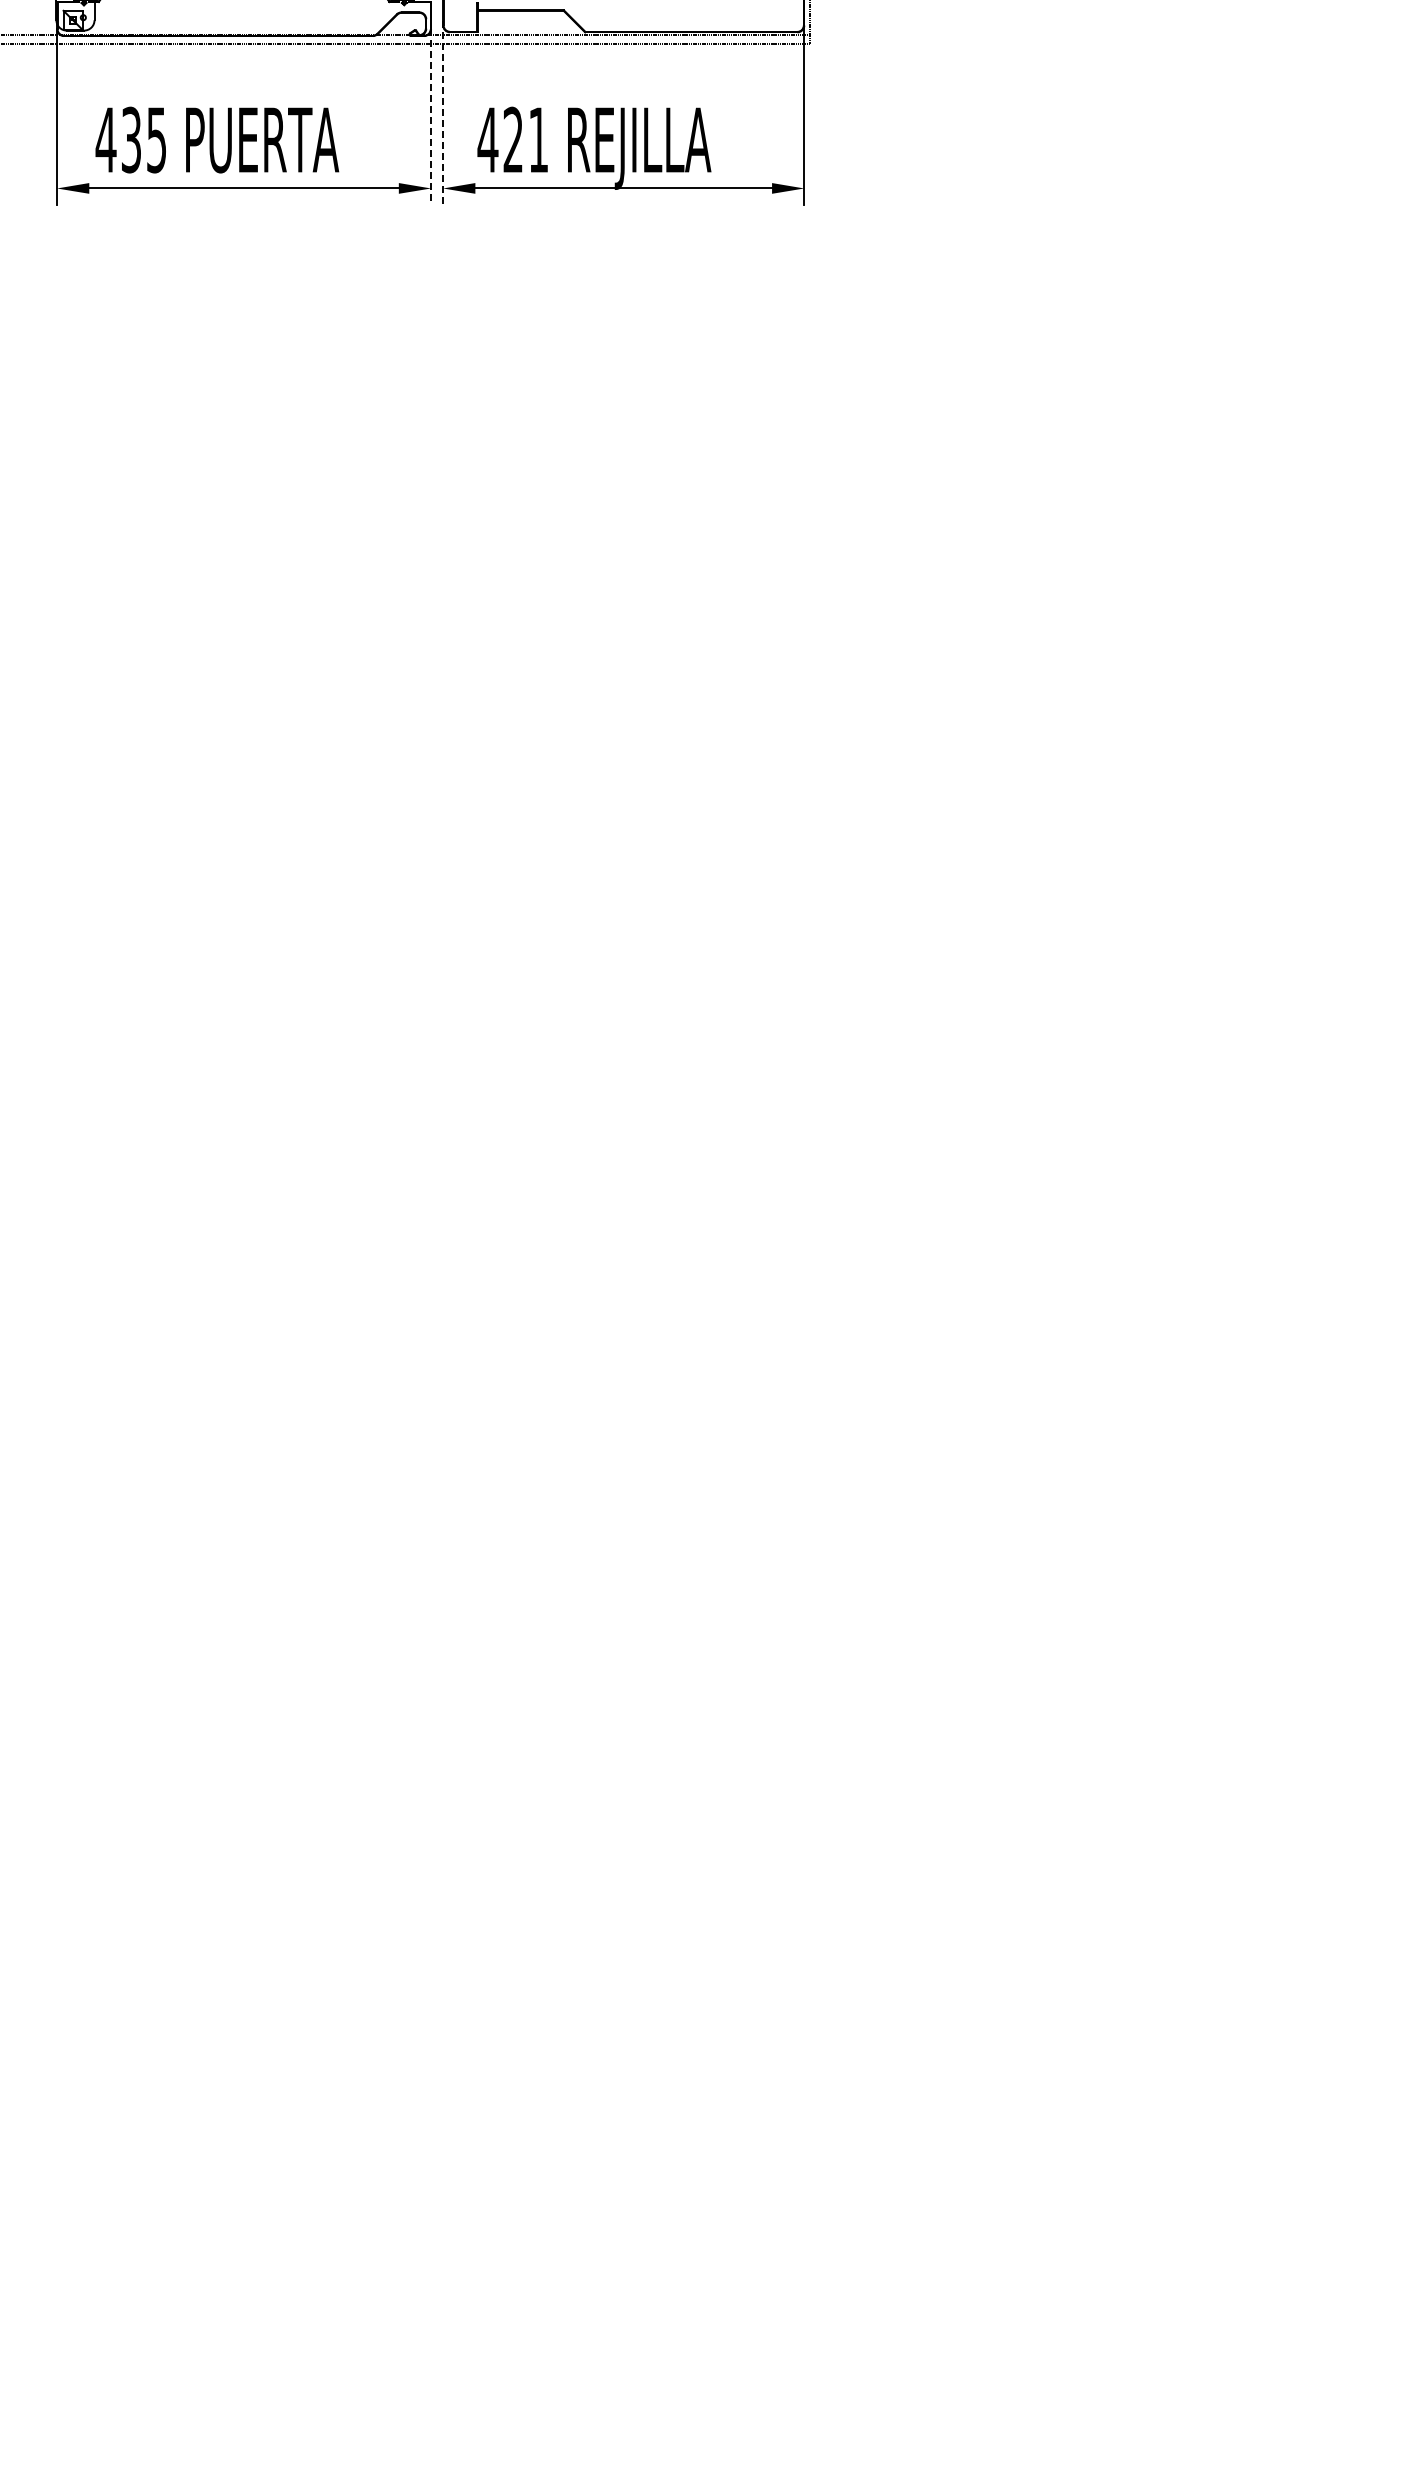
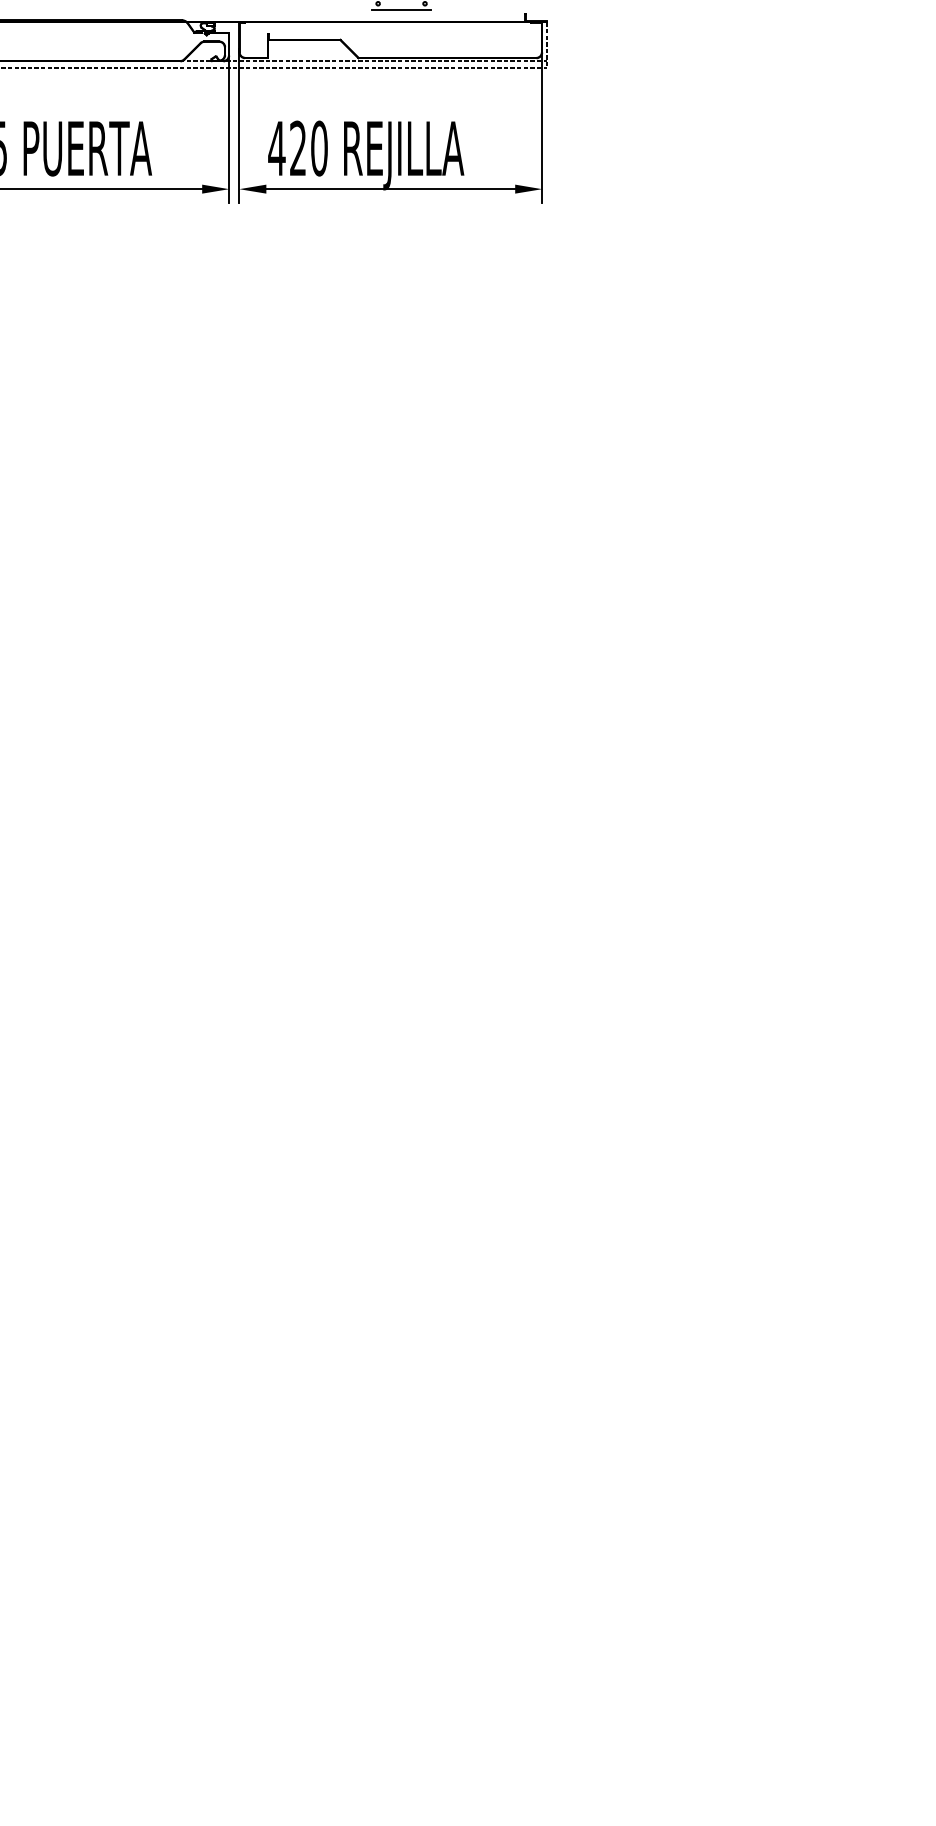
line: (443, 112) -> (239, 125), dashed -> solid
line: (431, 116) -> (229, 128), dashed -> solid
text: (538, 139) -> (319, 148), 421 -> 420

